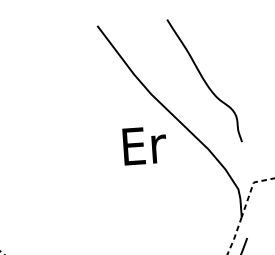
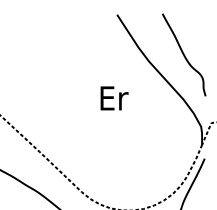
text: (144, 145) -> (114, 98), moved

